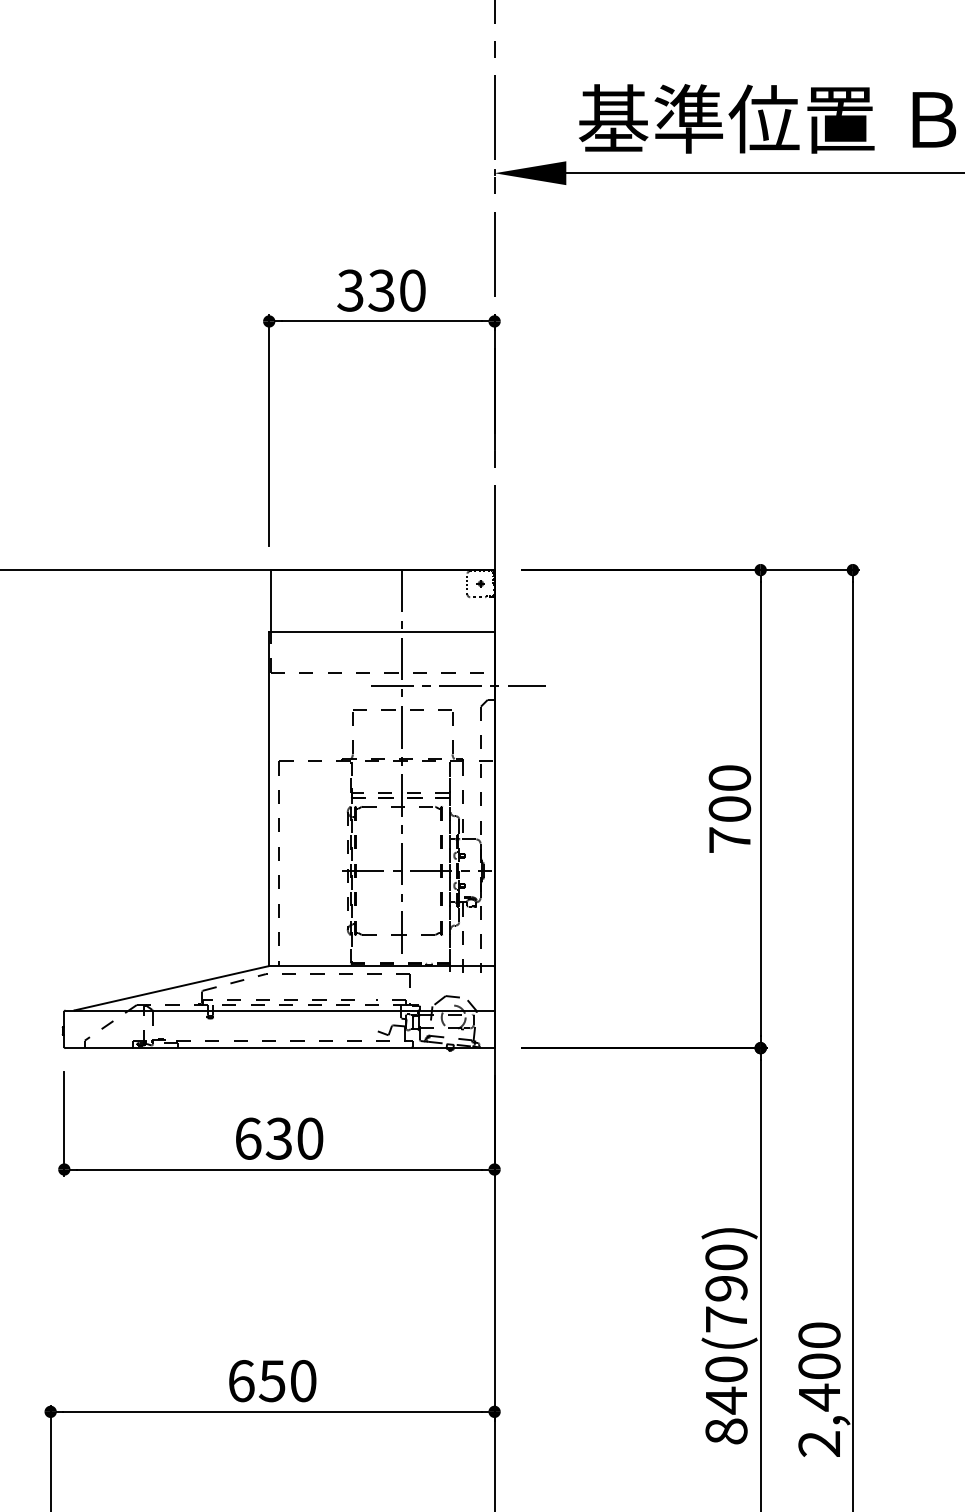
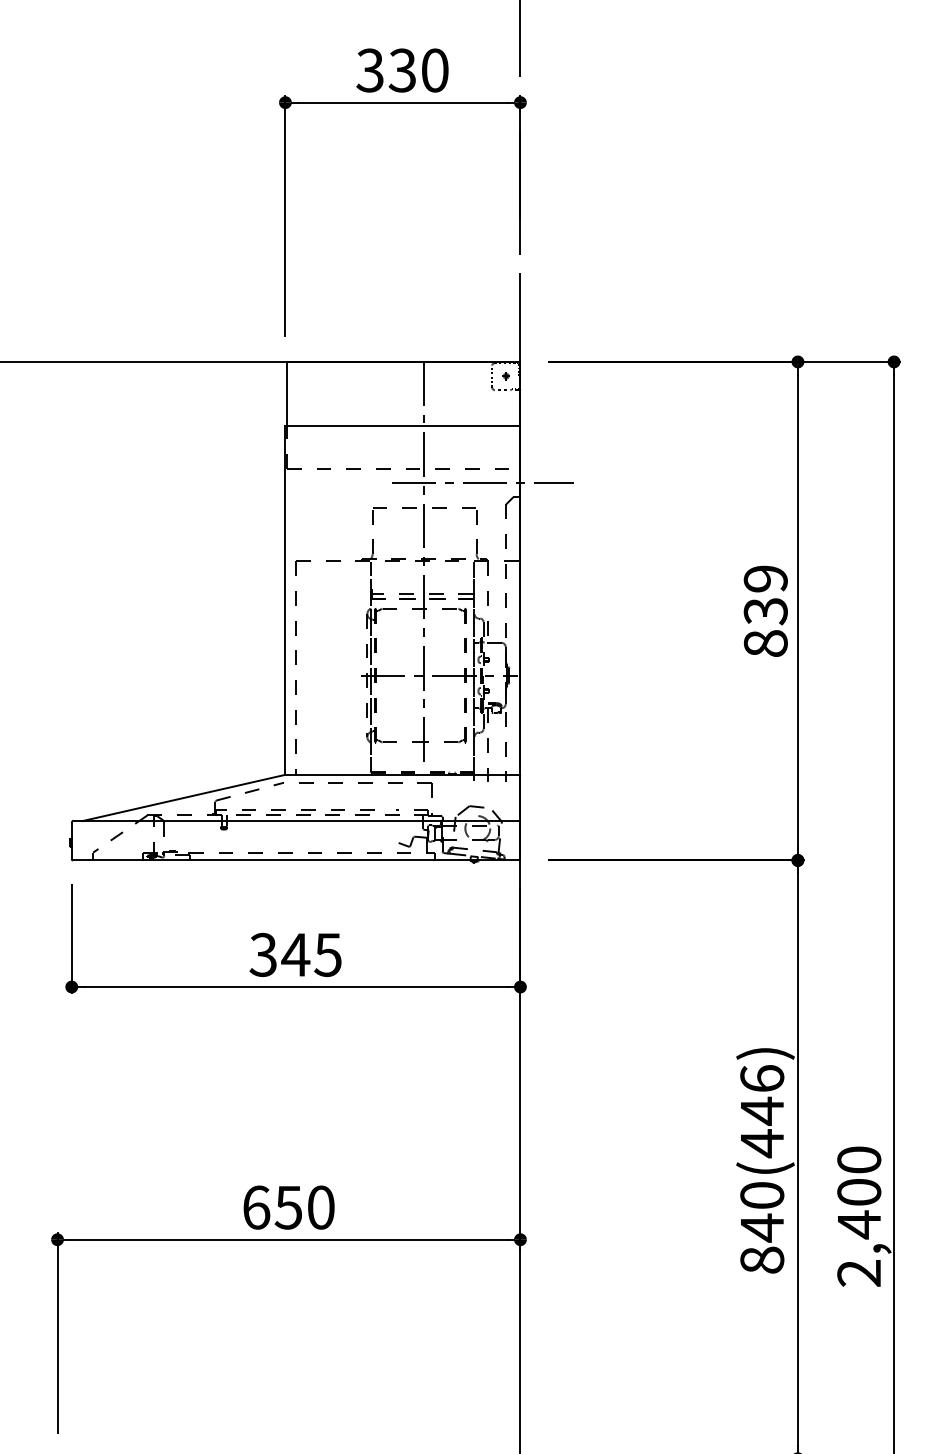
text: (729, 808) -> (765, 610), 700 -> 839
text: (278, 1138) -> (295, 954), 630 -> 345
text: (726, 1288) -> (762, 1111), 840(790) -> 840(446)

